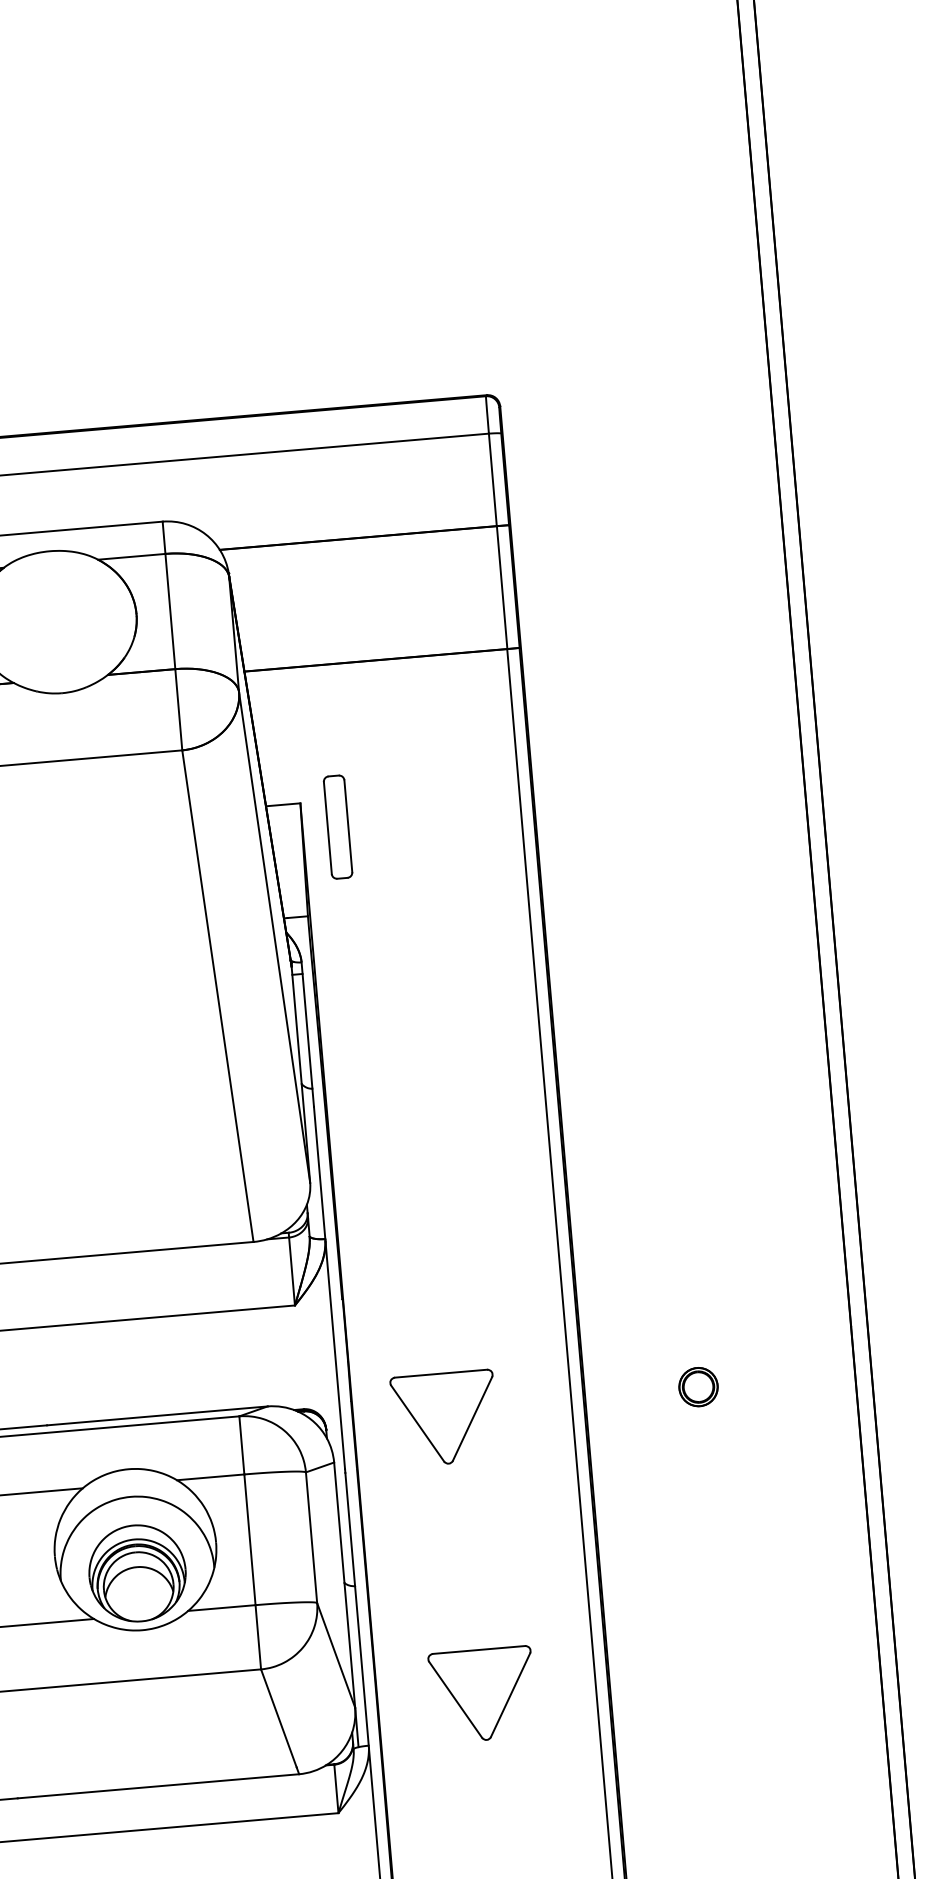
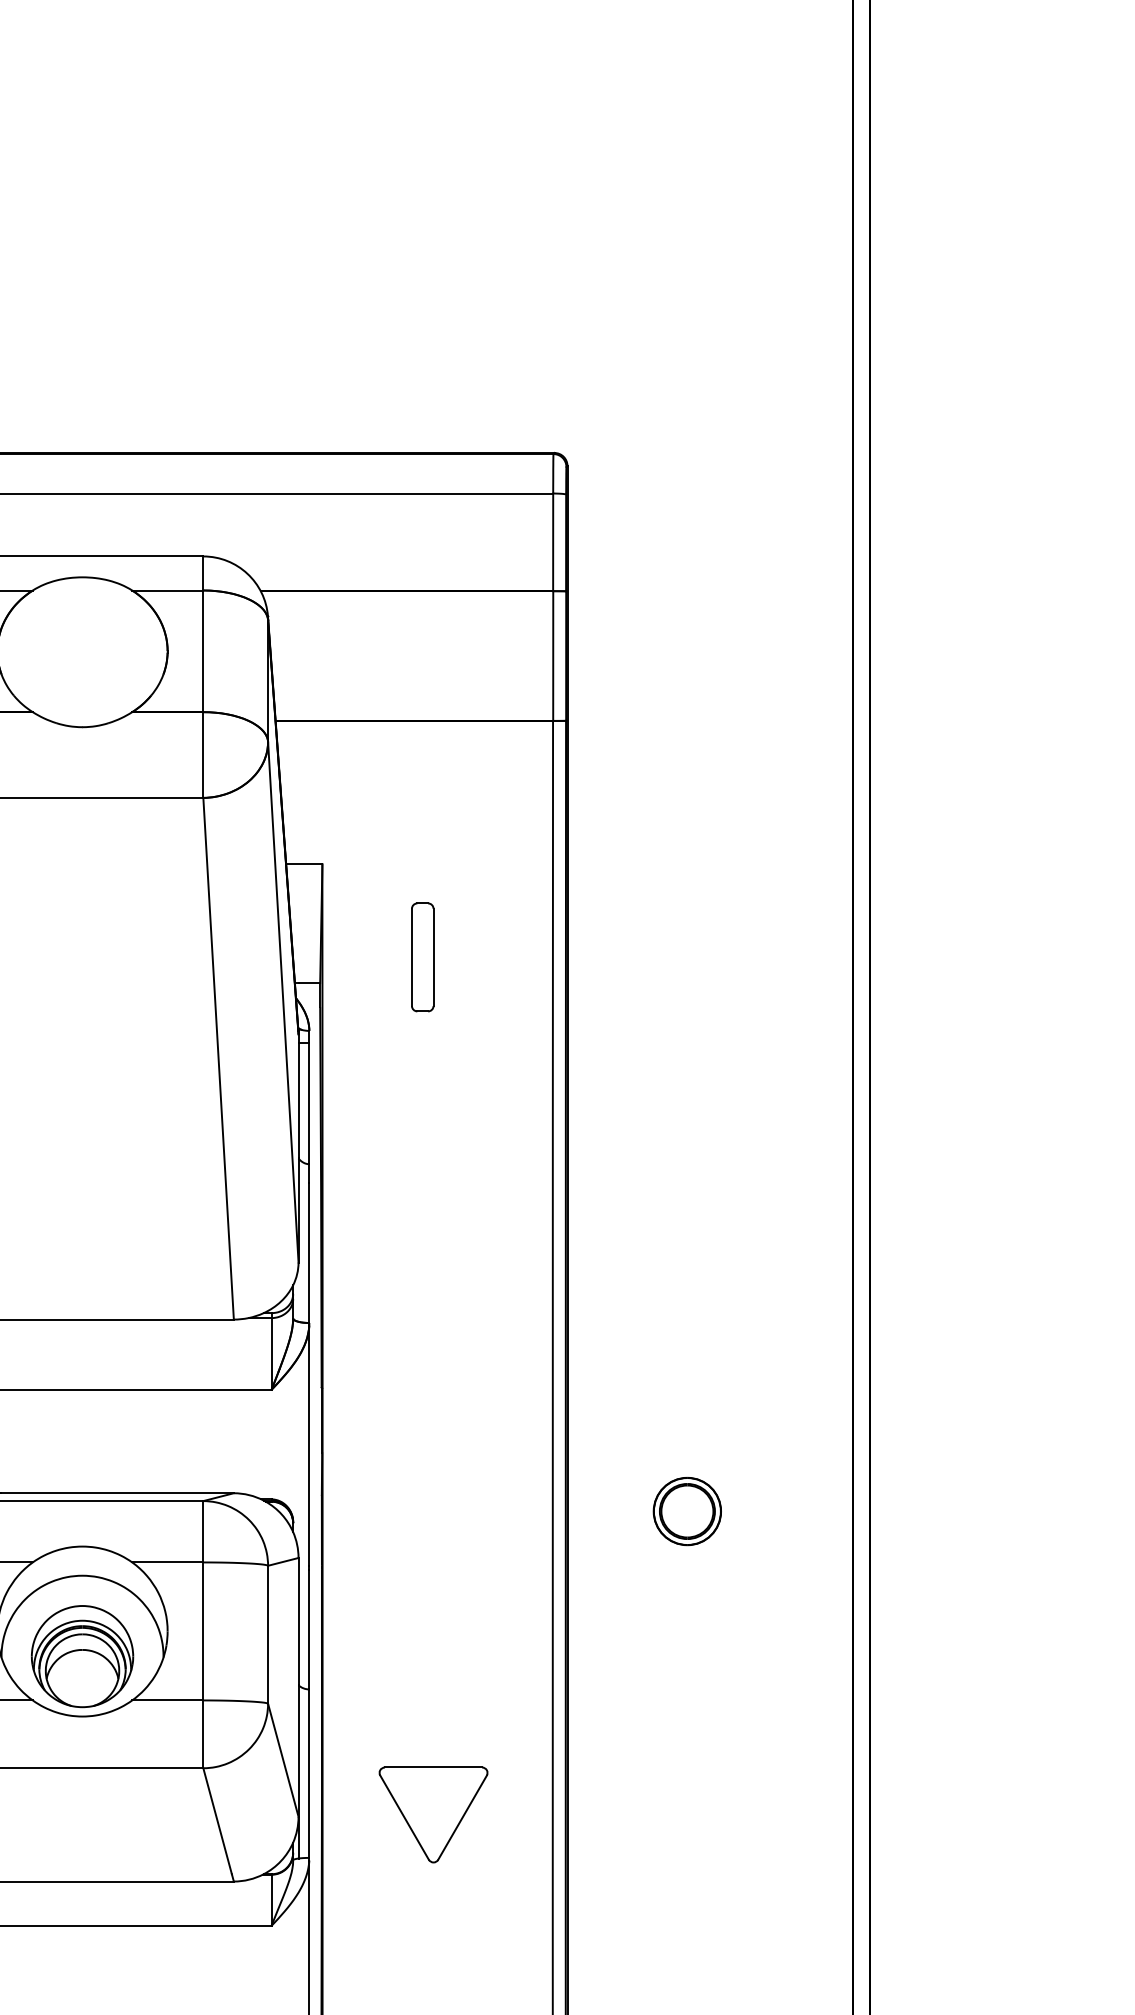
part: (337, 827) -> (422, 957), moved
part: (697, 1386) -> (686, 1511), size x1.67
part: (444, 1418) -> (418, 1521), removed

